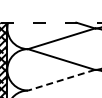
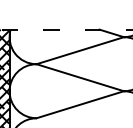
line: (61, 80) -> (80, 105), dashed -> solid

